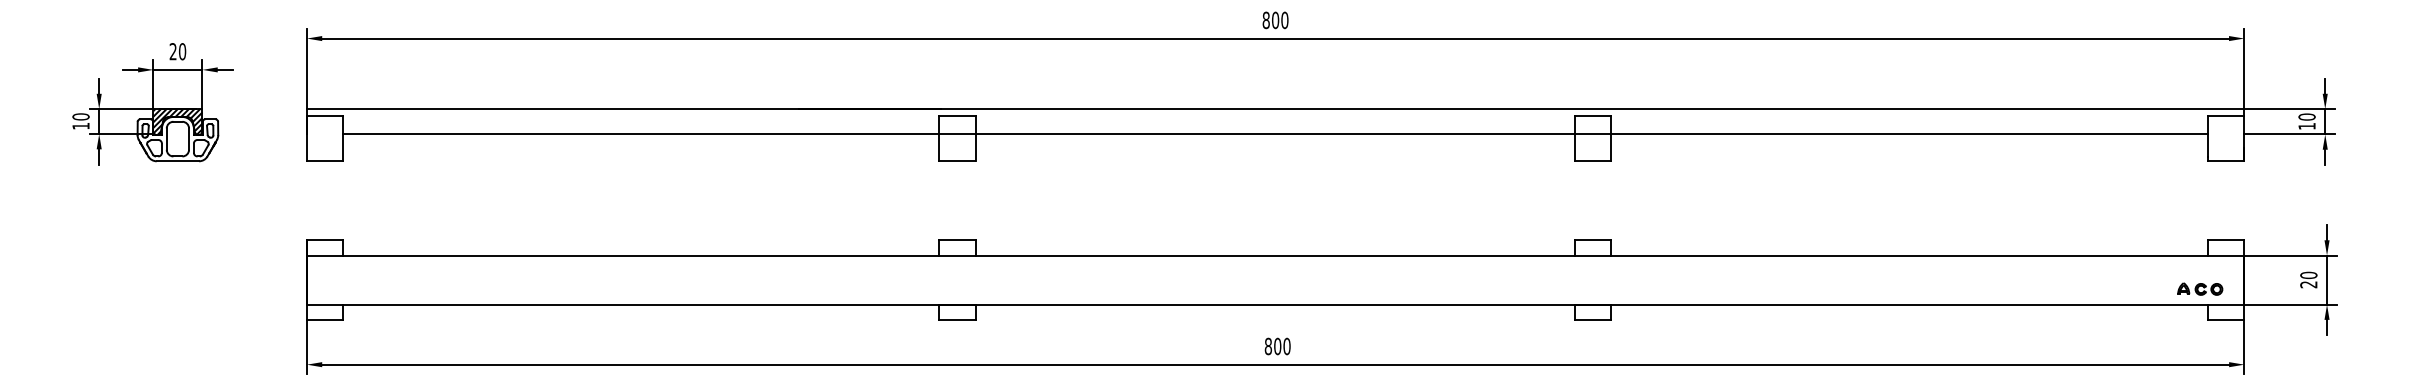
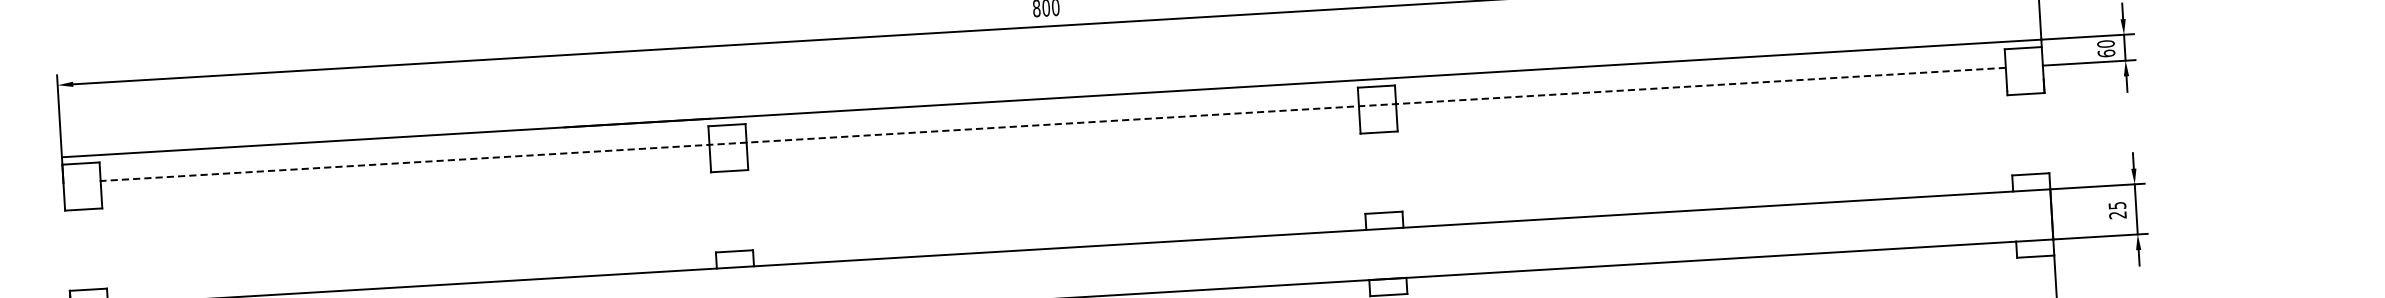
text: (2306, 125) -> (2105, 52), 10 -> 60
line: (1275, 134) -> (1053, 124), solid -> dashed
text: (2308, 275) -> (2117, 205), 20 -> 25
part: (2200, 288) -> (2007, 225), removed

